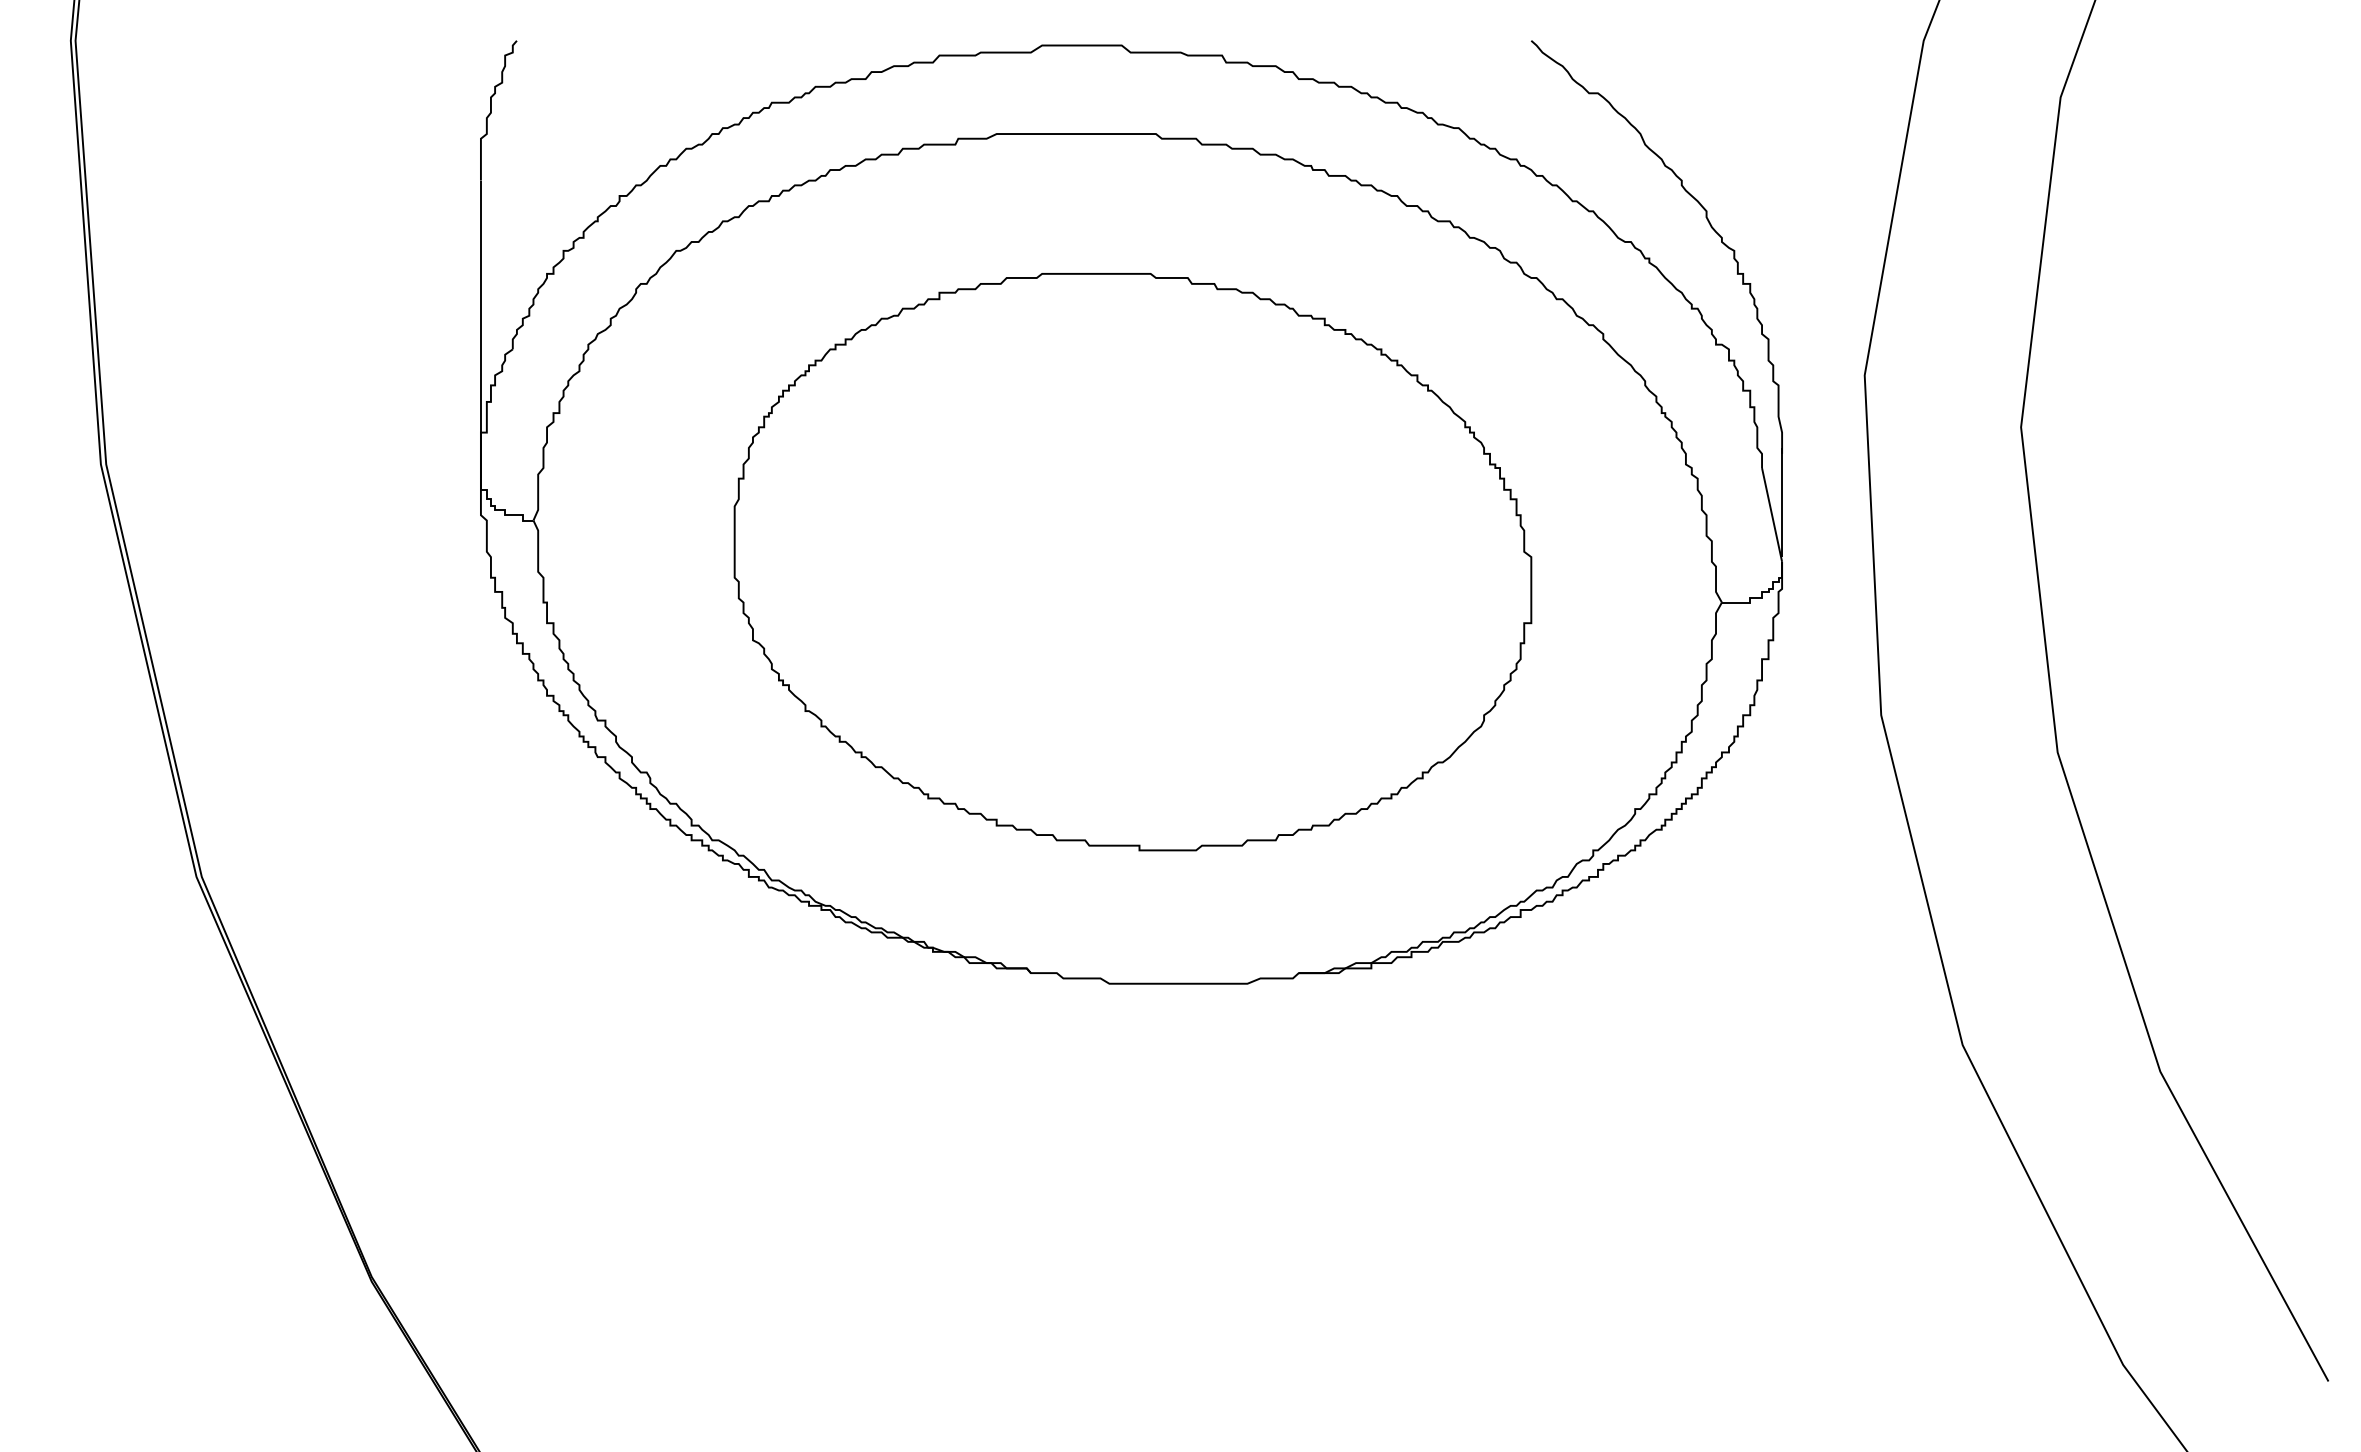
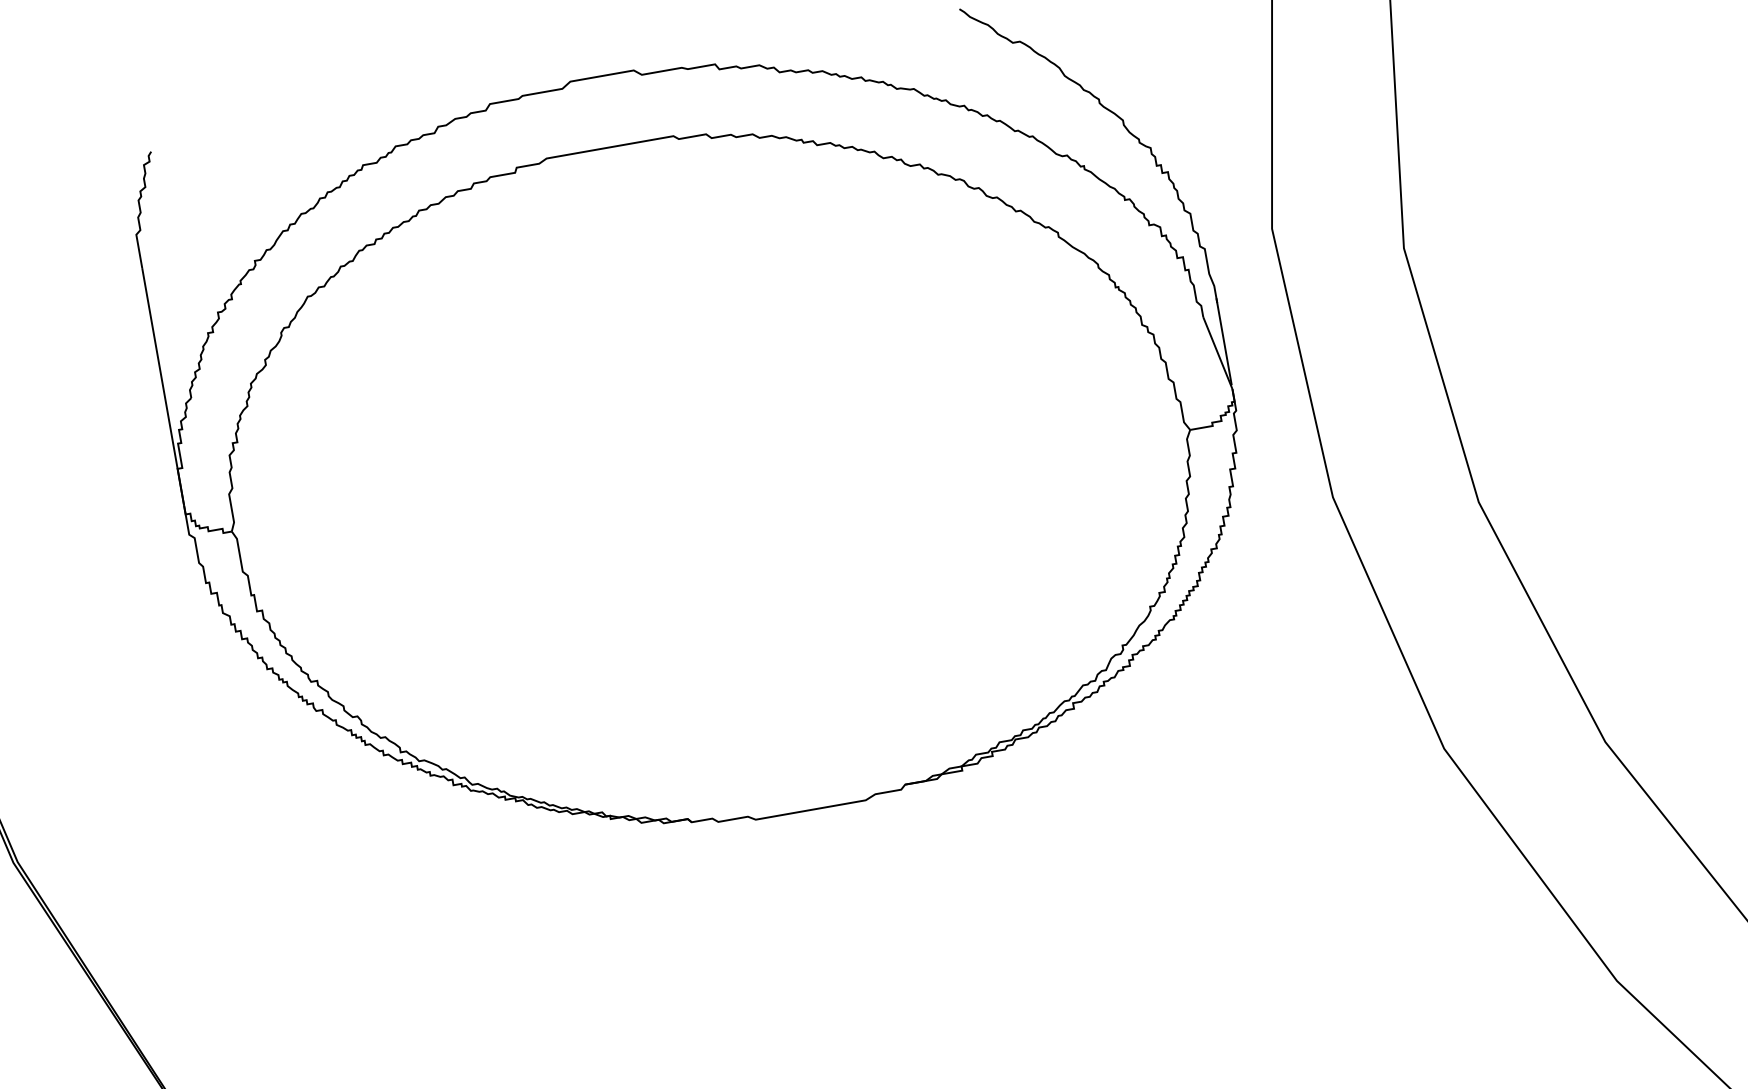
part: (1132, 562) -> (714, 480), removed

